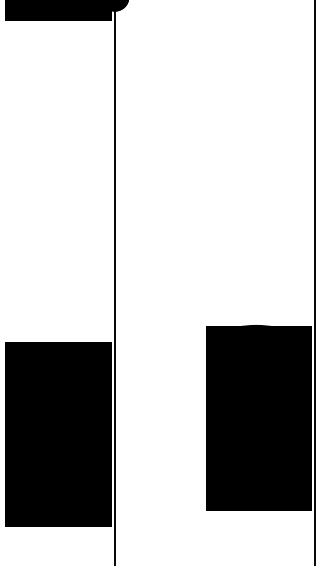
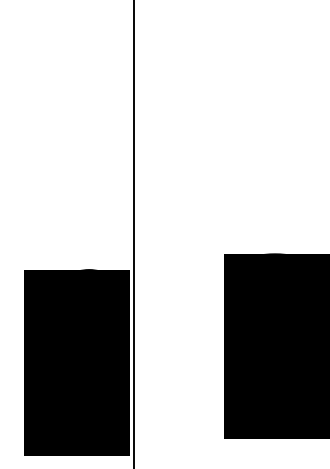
text: (69, 340) -> (88, 268), 502 -> 596

